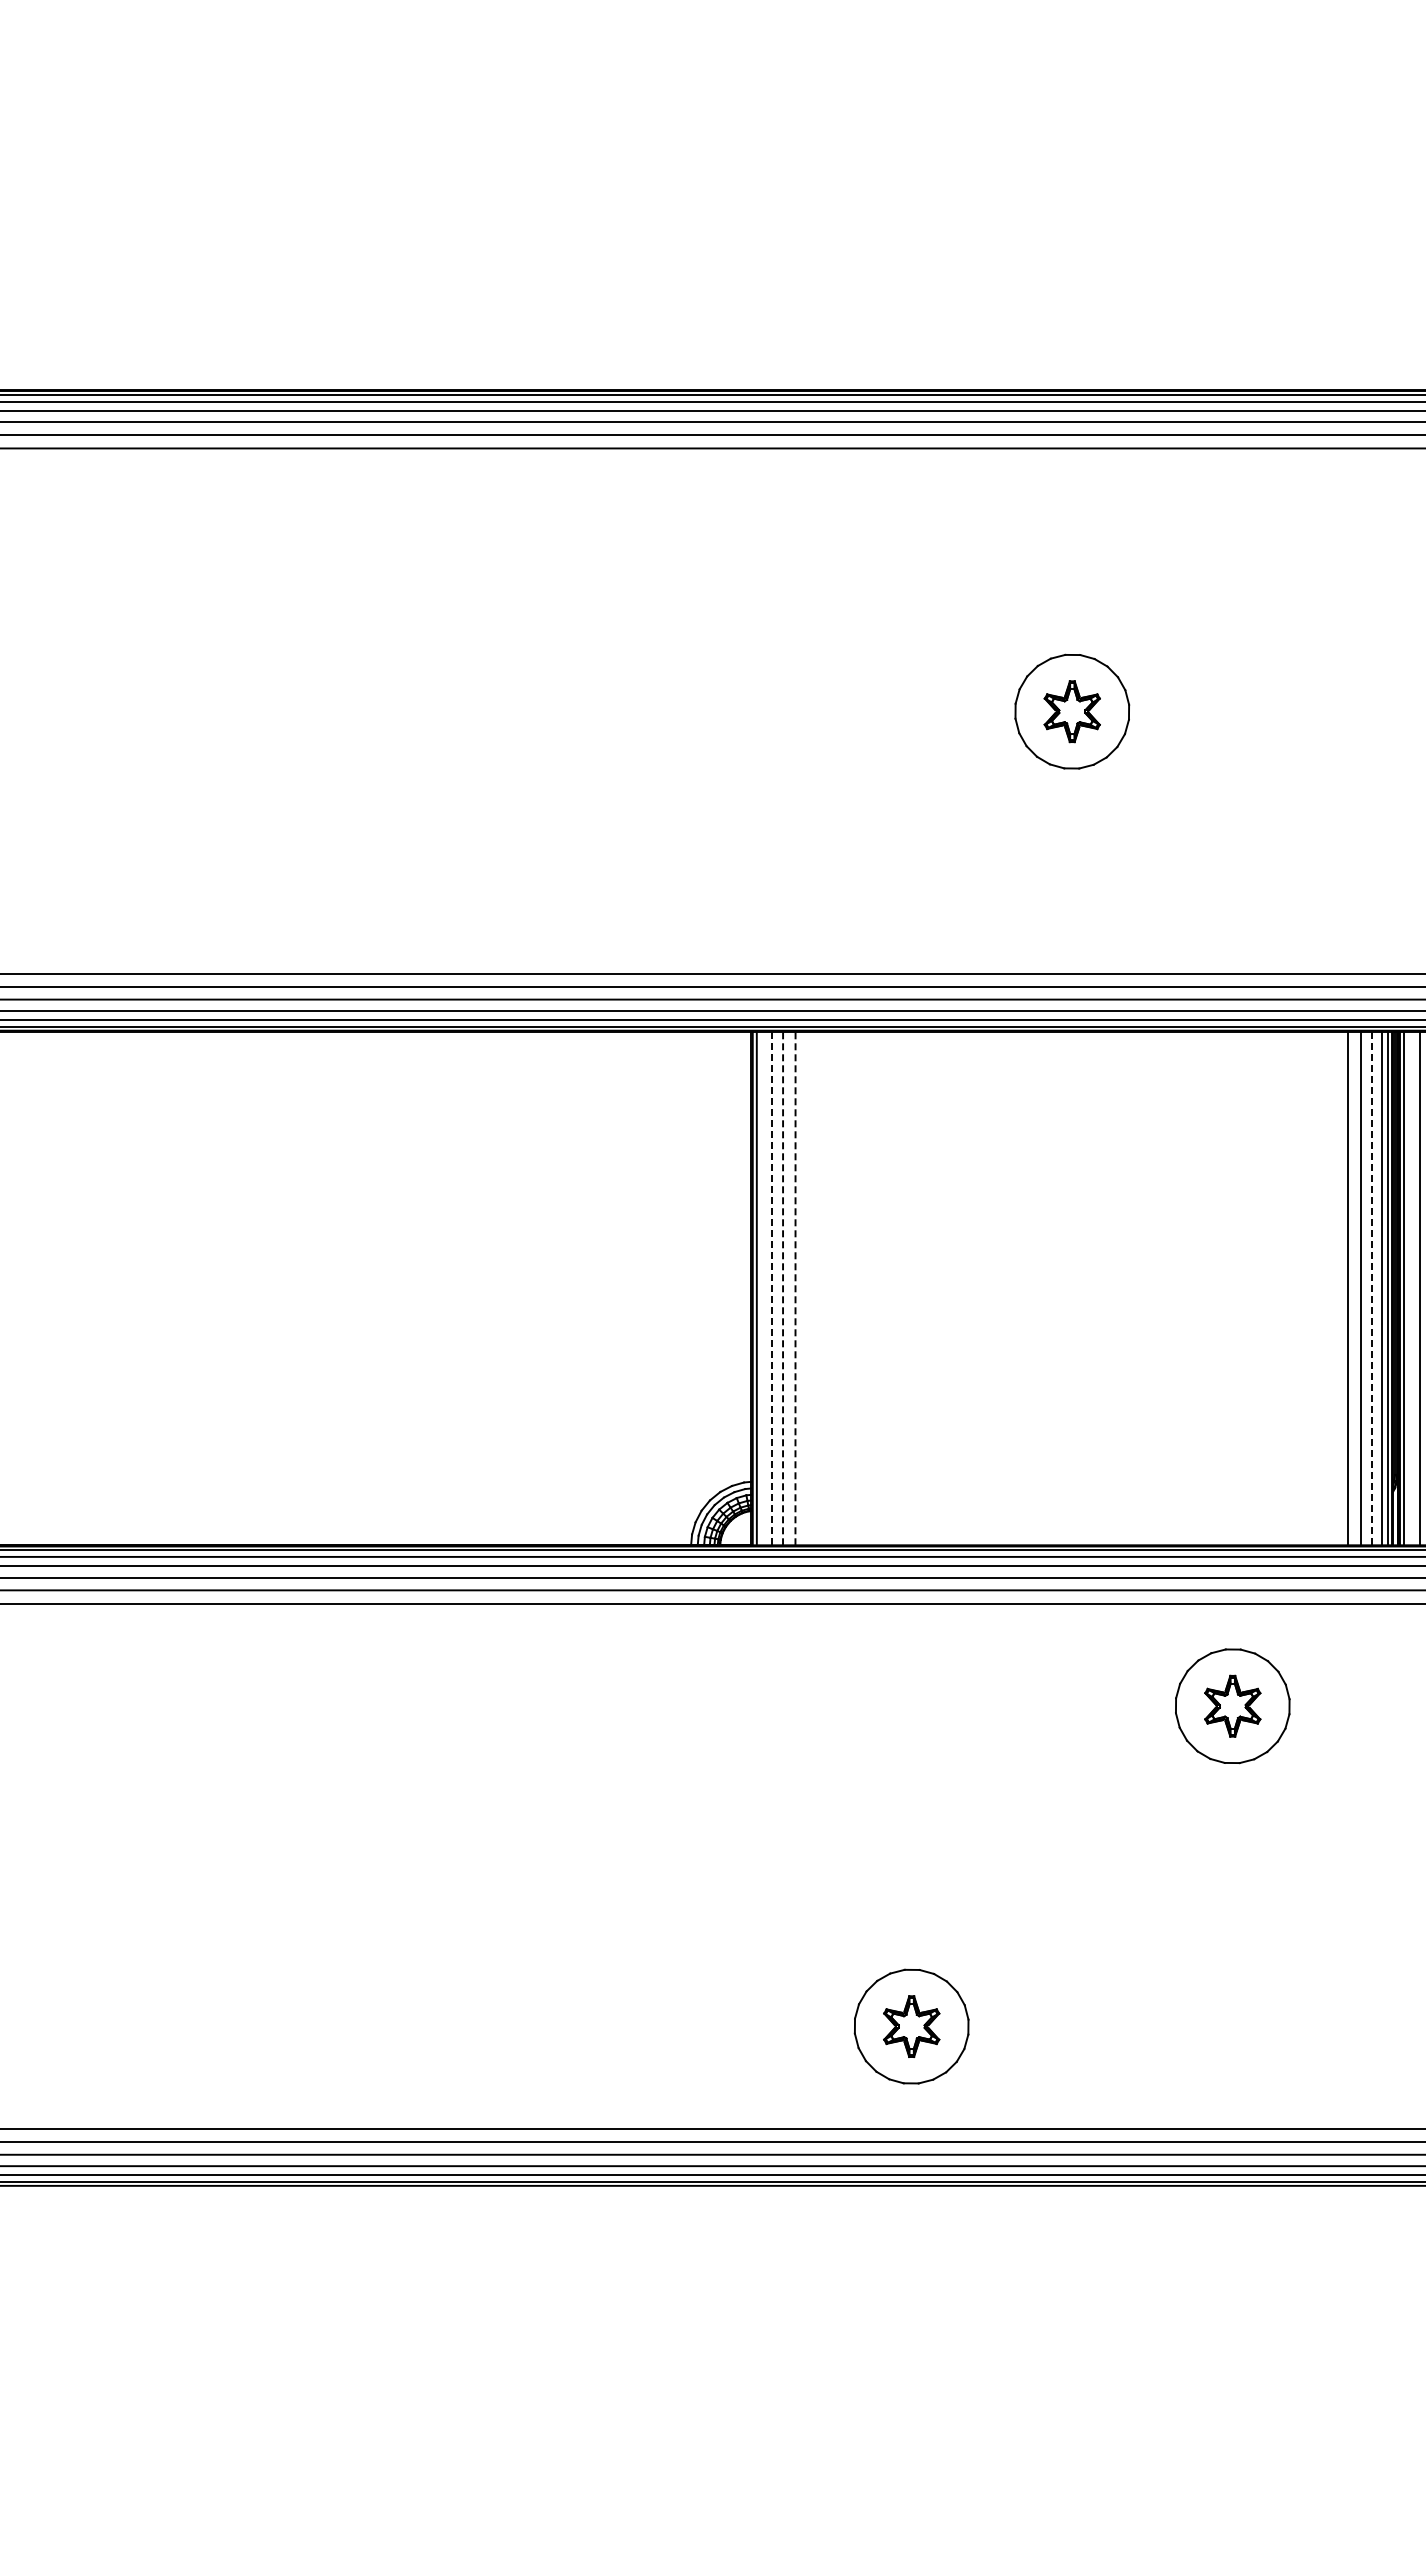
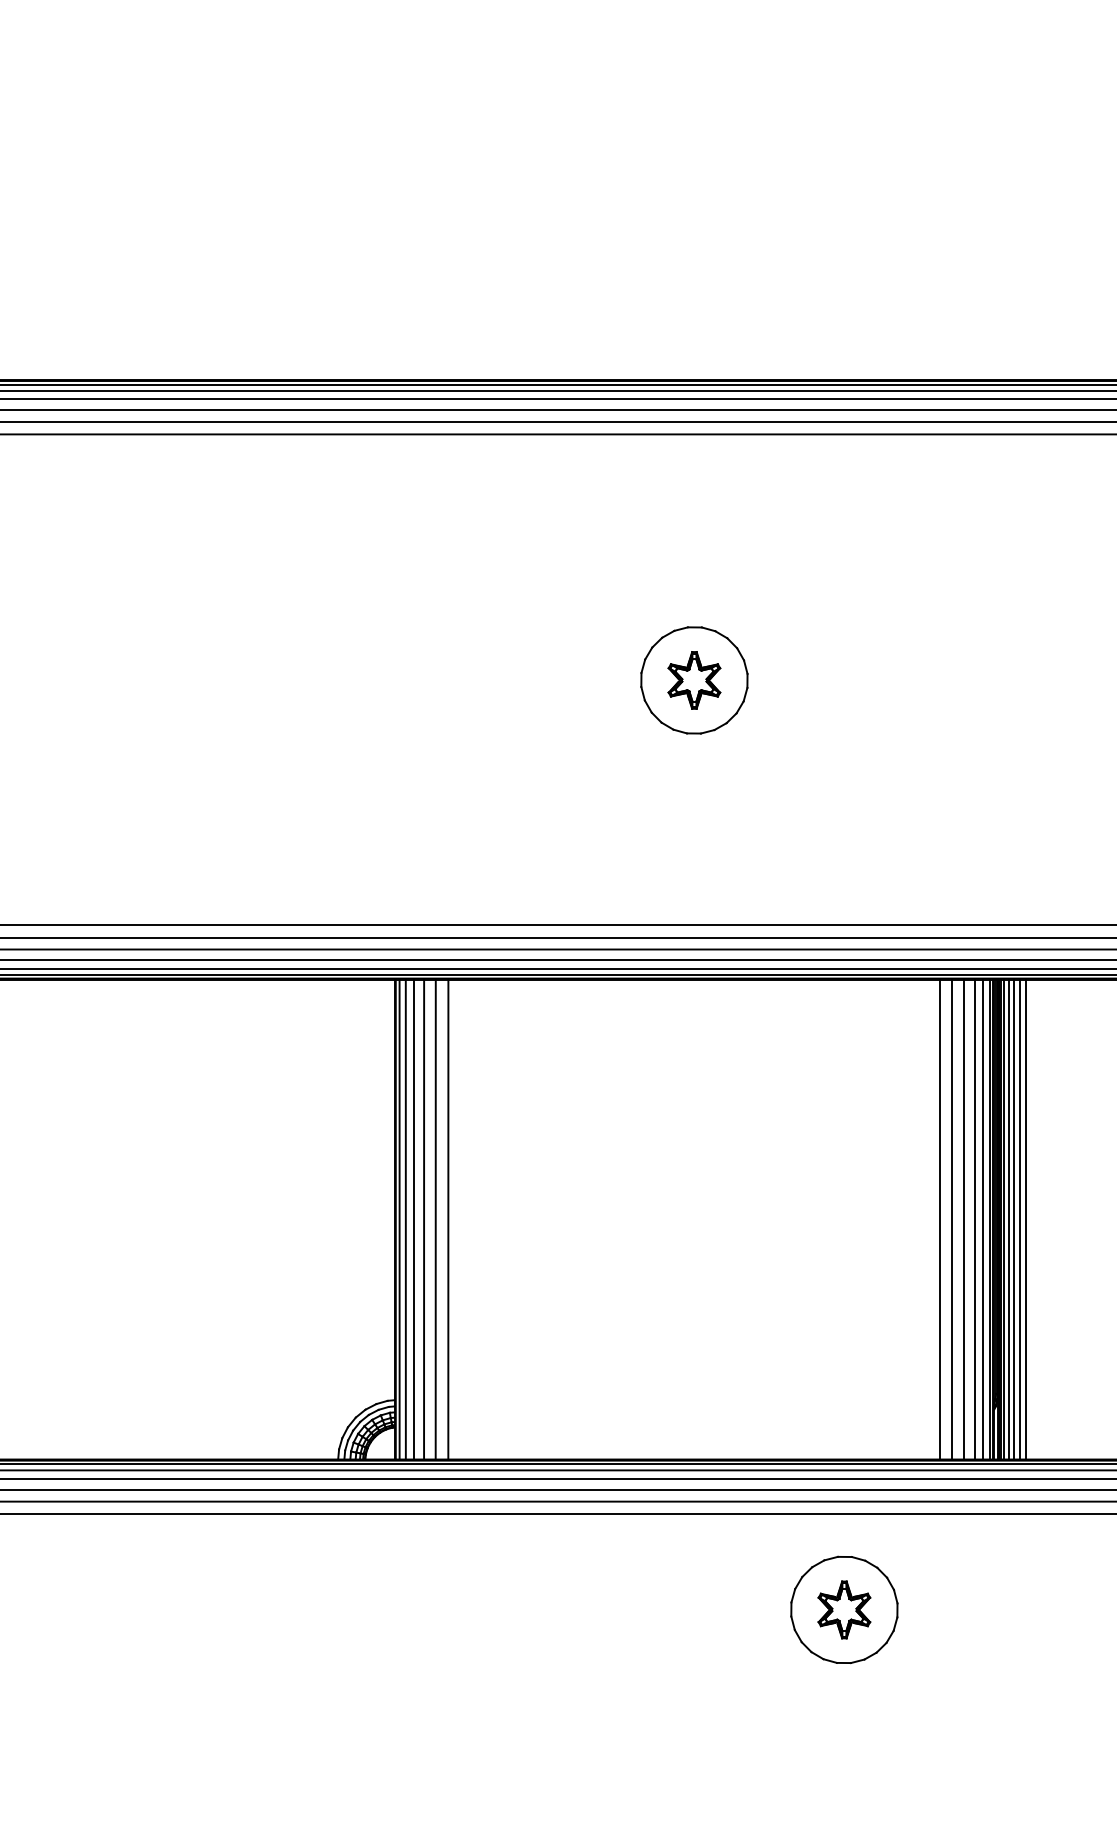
line: (763, 1288) -> (405, 1219), added
line: (772, 1288) -> (414, 1219), dashed -> solid
line: (783, 1288) -> (424, 1219), dashed -> solid
line: (795, 1288) -> (435, 1219), dashed -> solid
line: (808, 1288) -> (447, 1219), added
line: (1334, 1288) -> (939, 1219), added
line: (1372, 1288) -> (975, 1219), dashed -> solid
line: (1408, 1288) -> (1008, 1219), added
line: (1414, 1288) -> (1014, 1219), added

